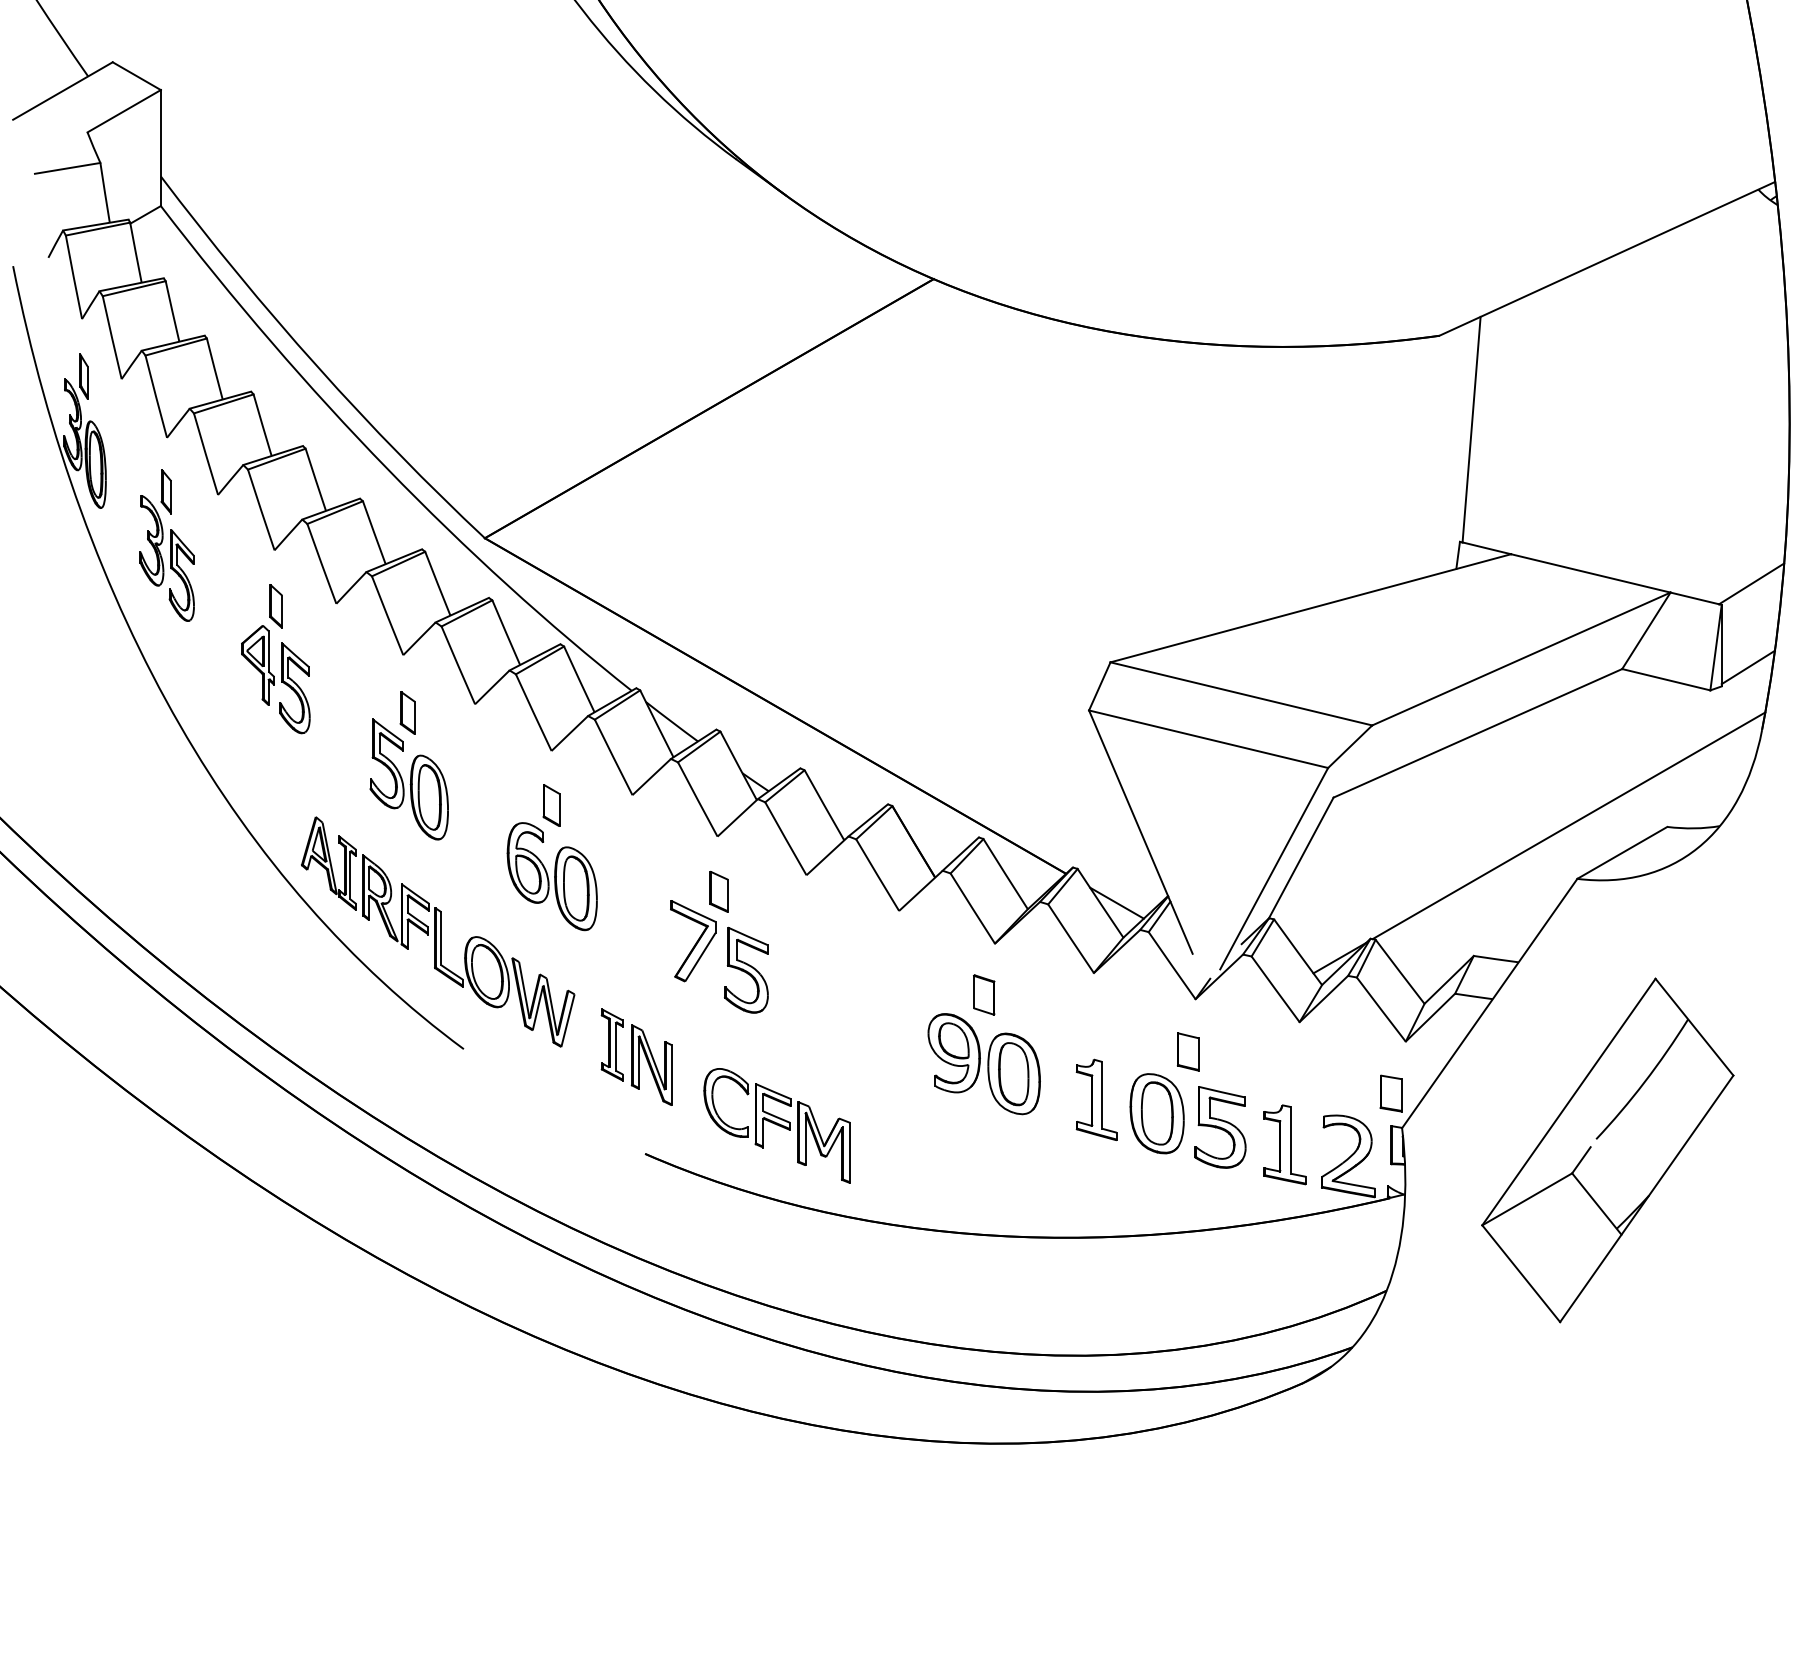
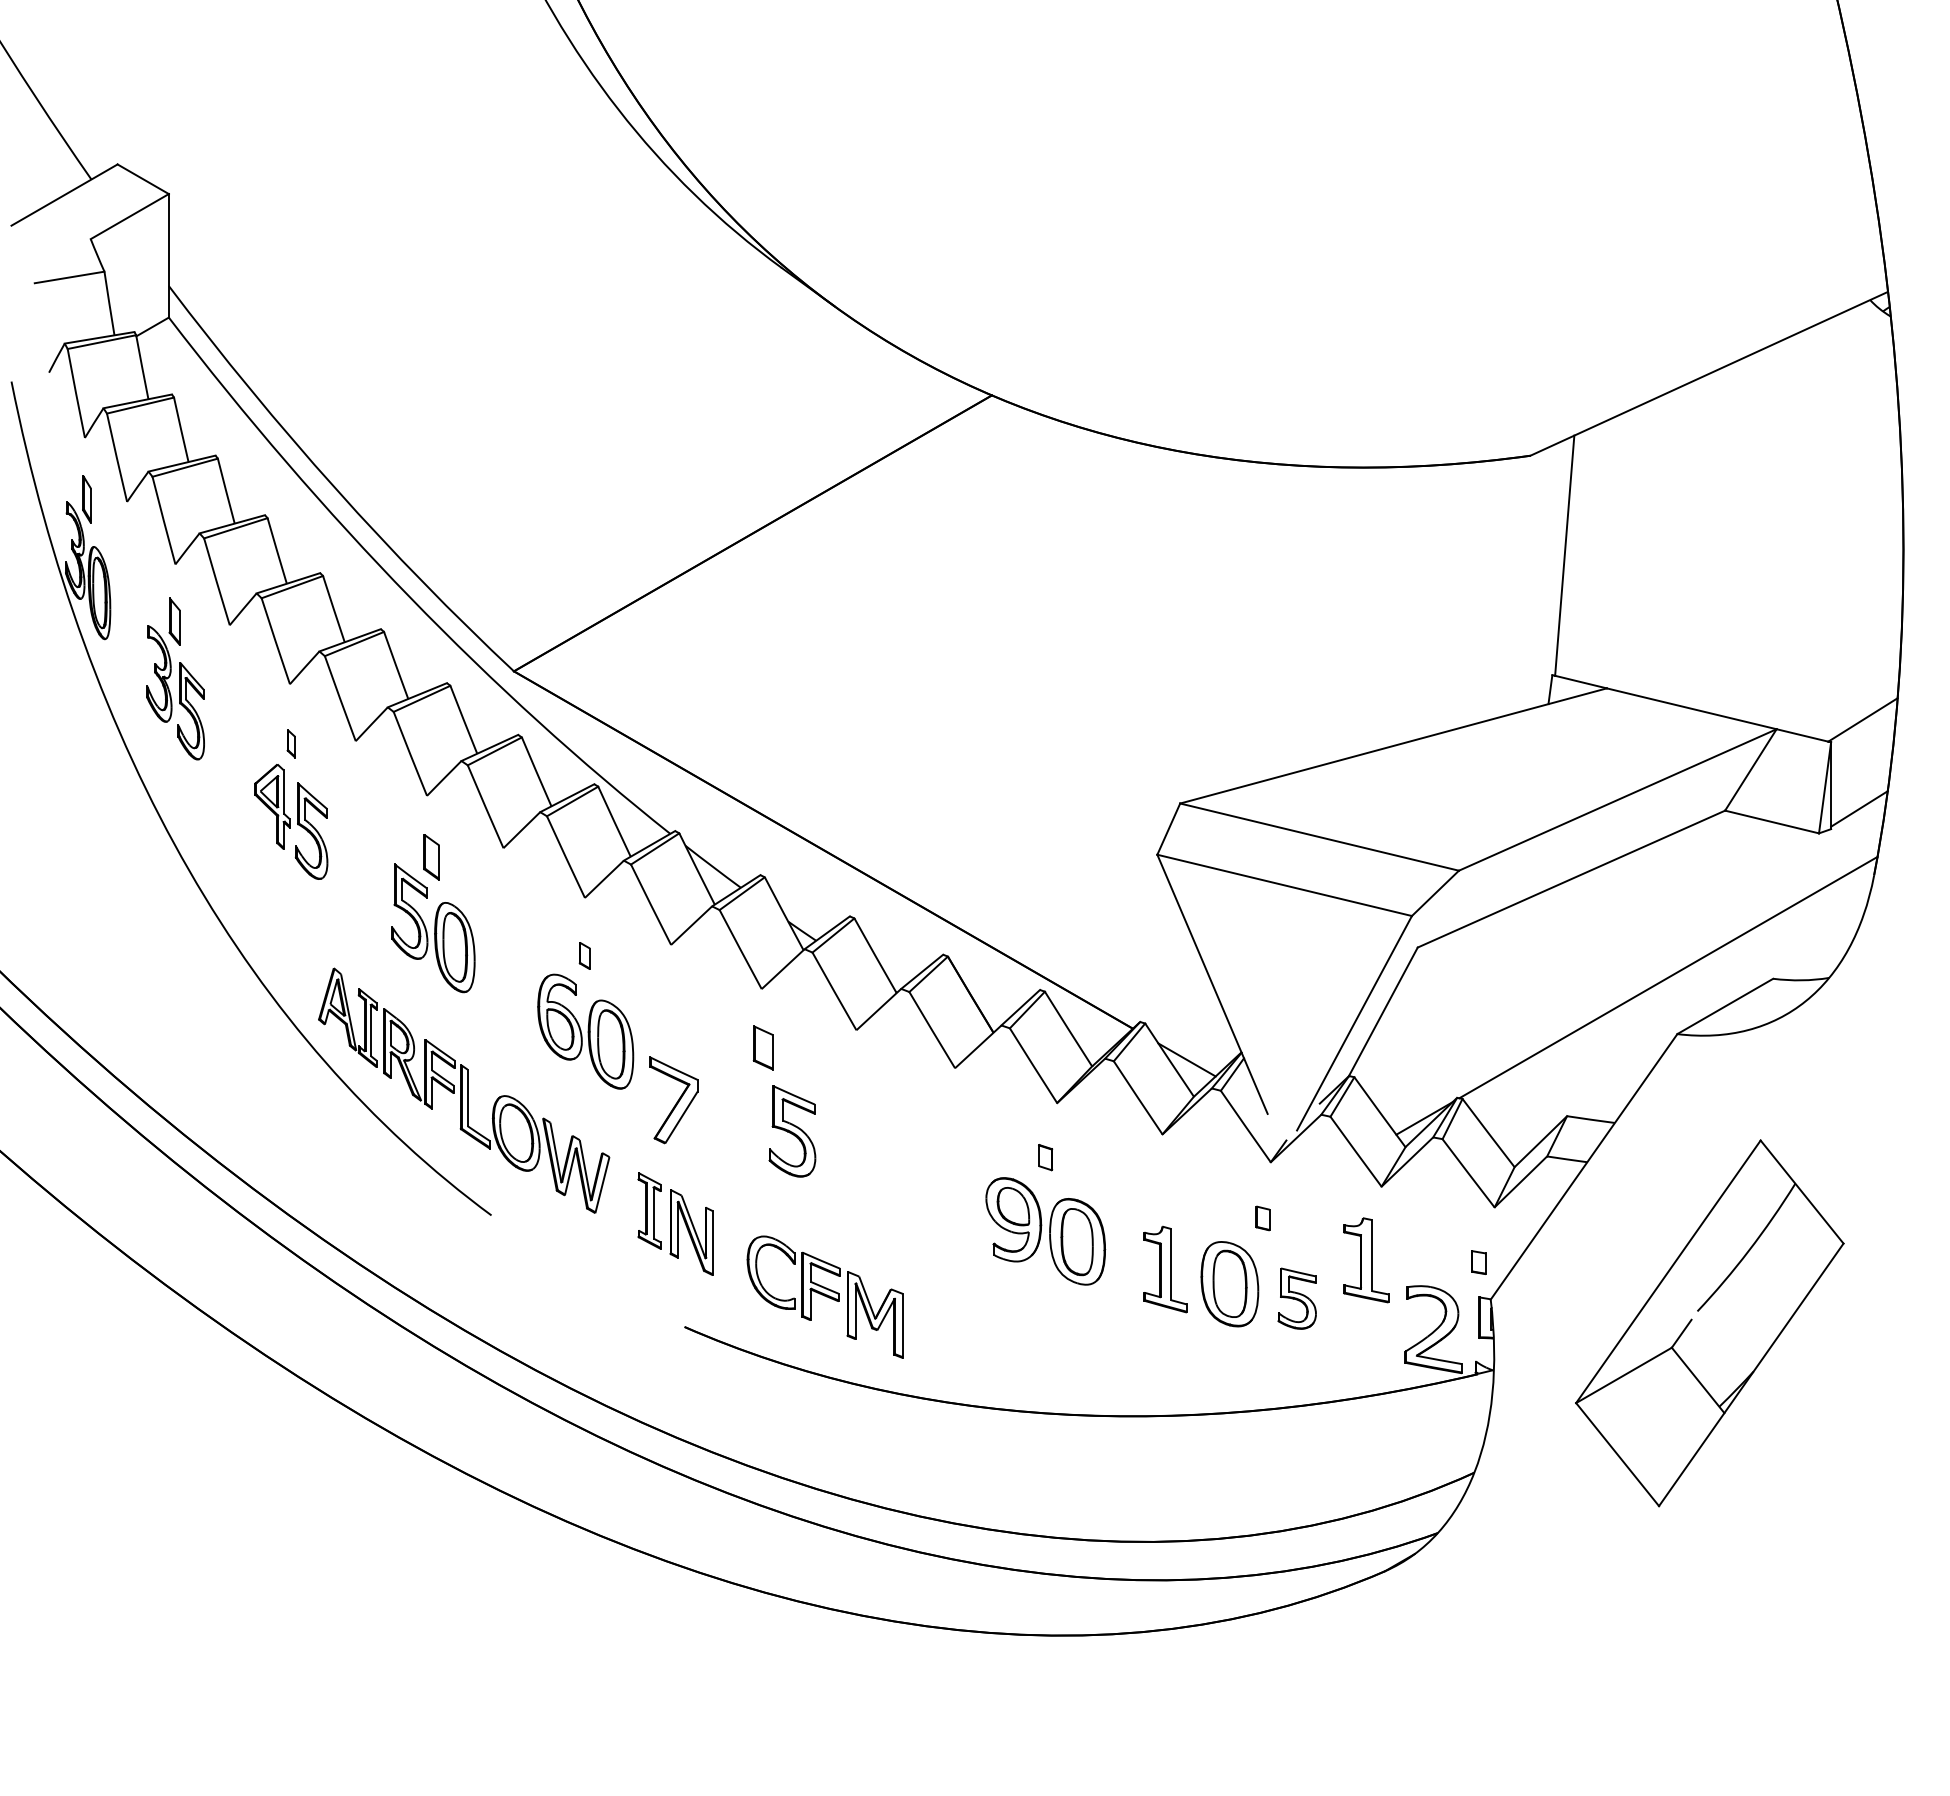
part: (276, 605) -> (291, 743), size x0.6
part: (551, 805) -> (584, 955), size x0.6
part: (692, 941) -> (673, 1100), moved
part: (984, 994) -> (1045, 1157), size x0.6
part: (1187, 1052) -> (1262, 1218), size x0.6
part: (1390, 1093) -> (1478, 1262), size x0.6
part: (1219, 1127) -> (1296, 1298), size x0.7
part: (1285, 1144) -> (1366, 1260), moved

